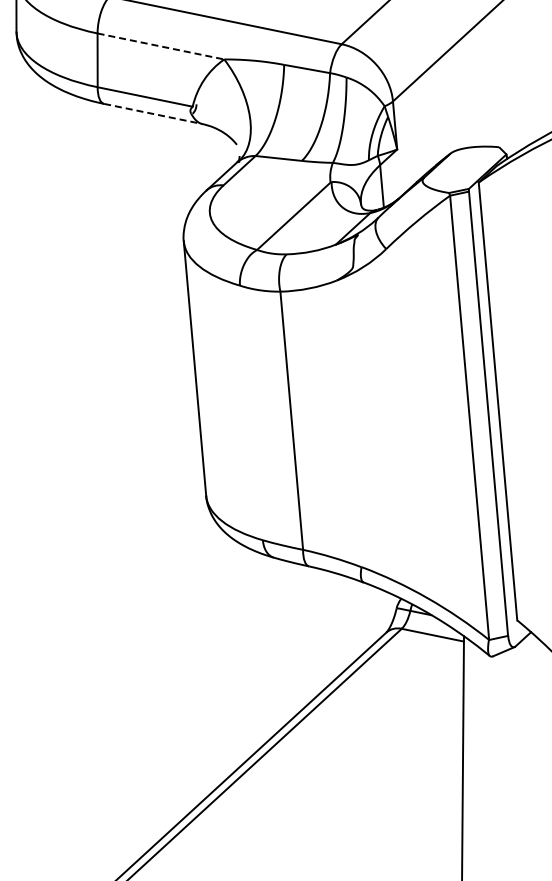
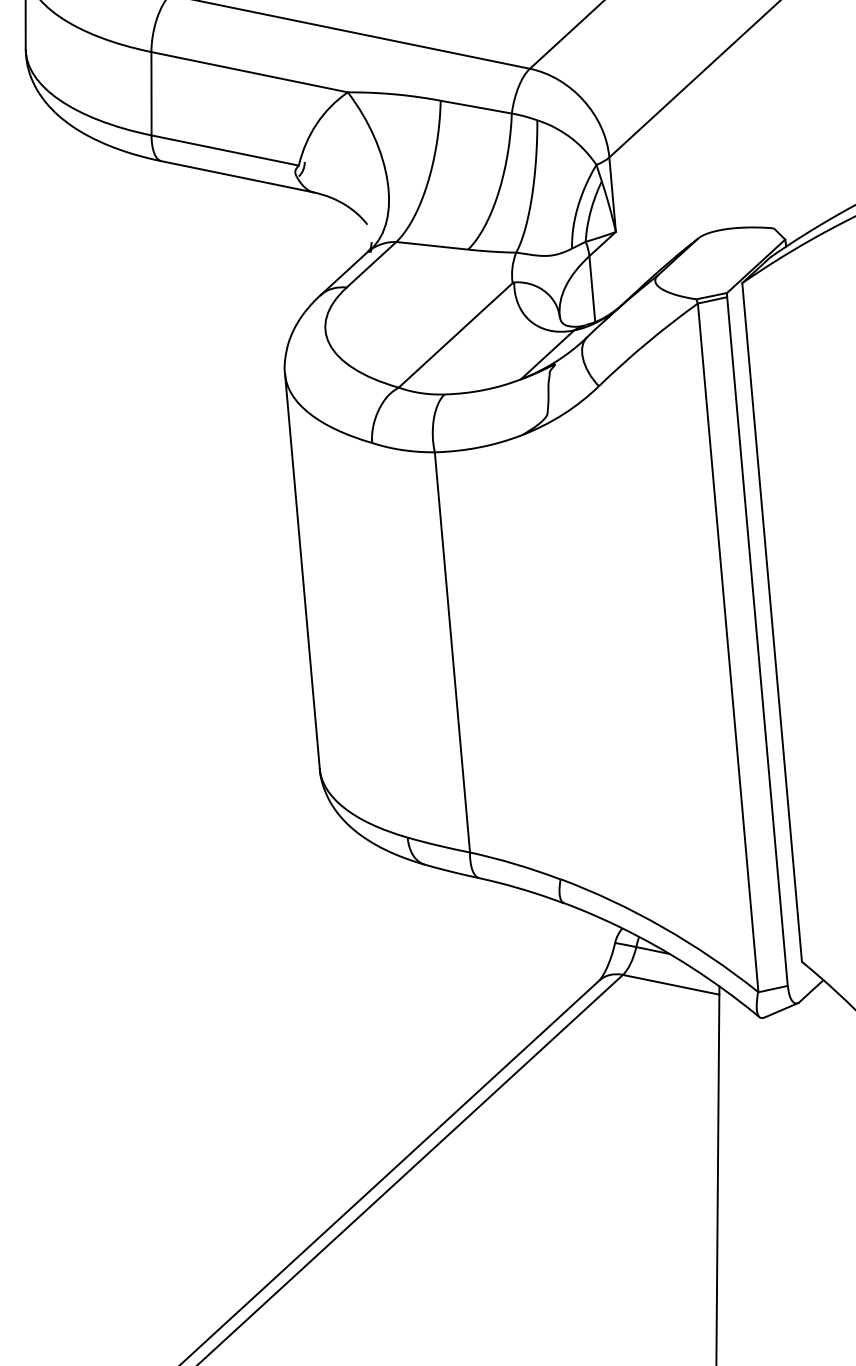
line: (160, 46) -> (248, 72), dashed -> solid
line: (153, 113) -> (238, 176), dashed -> solid

